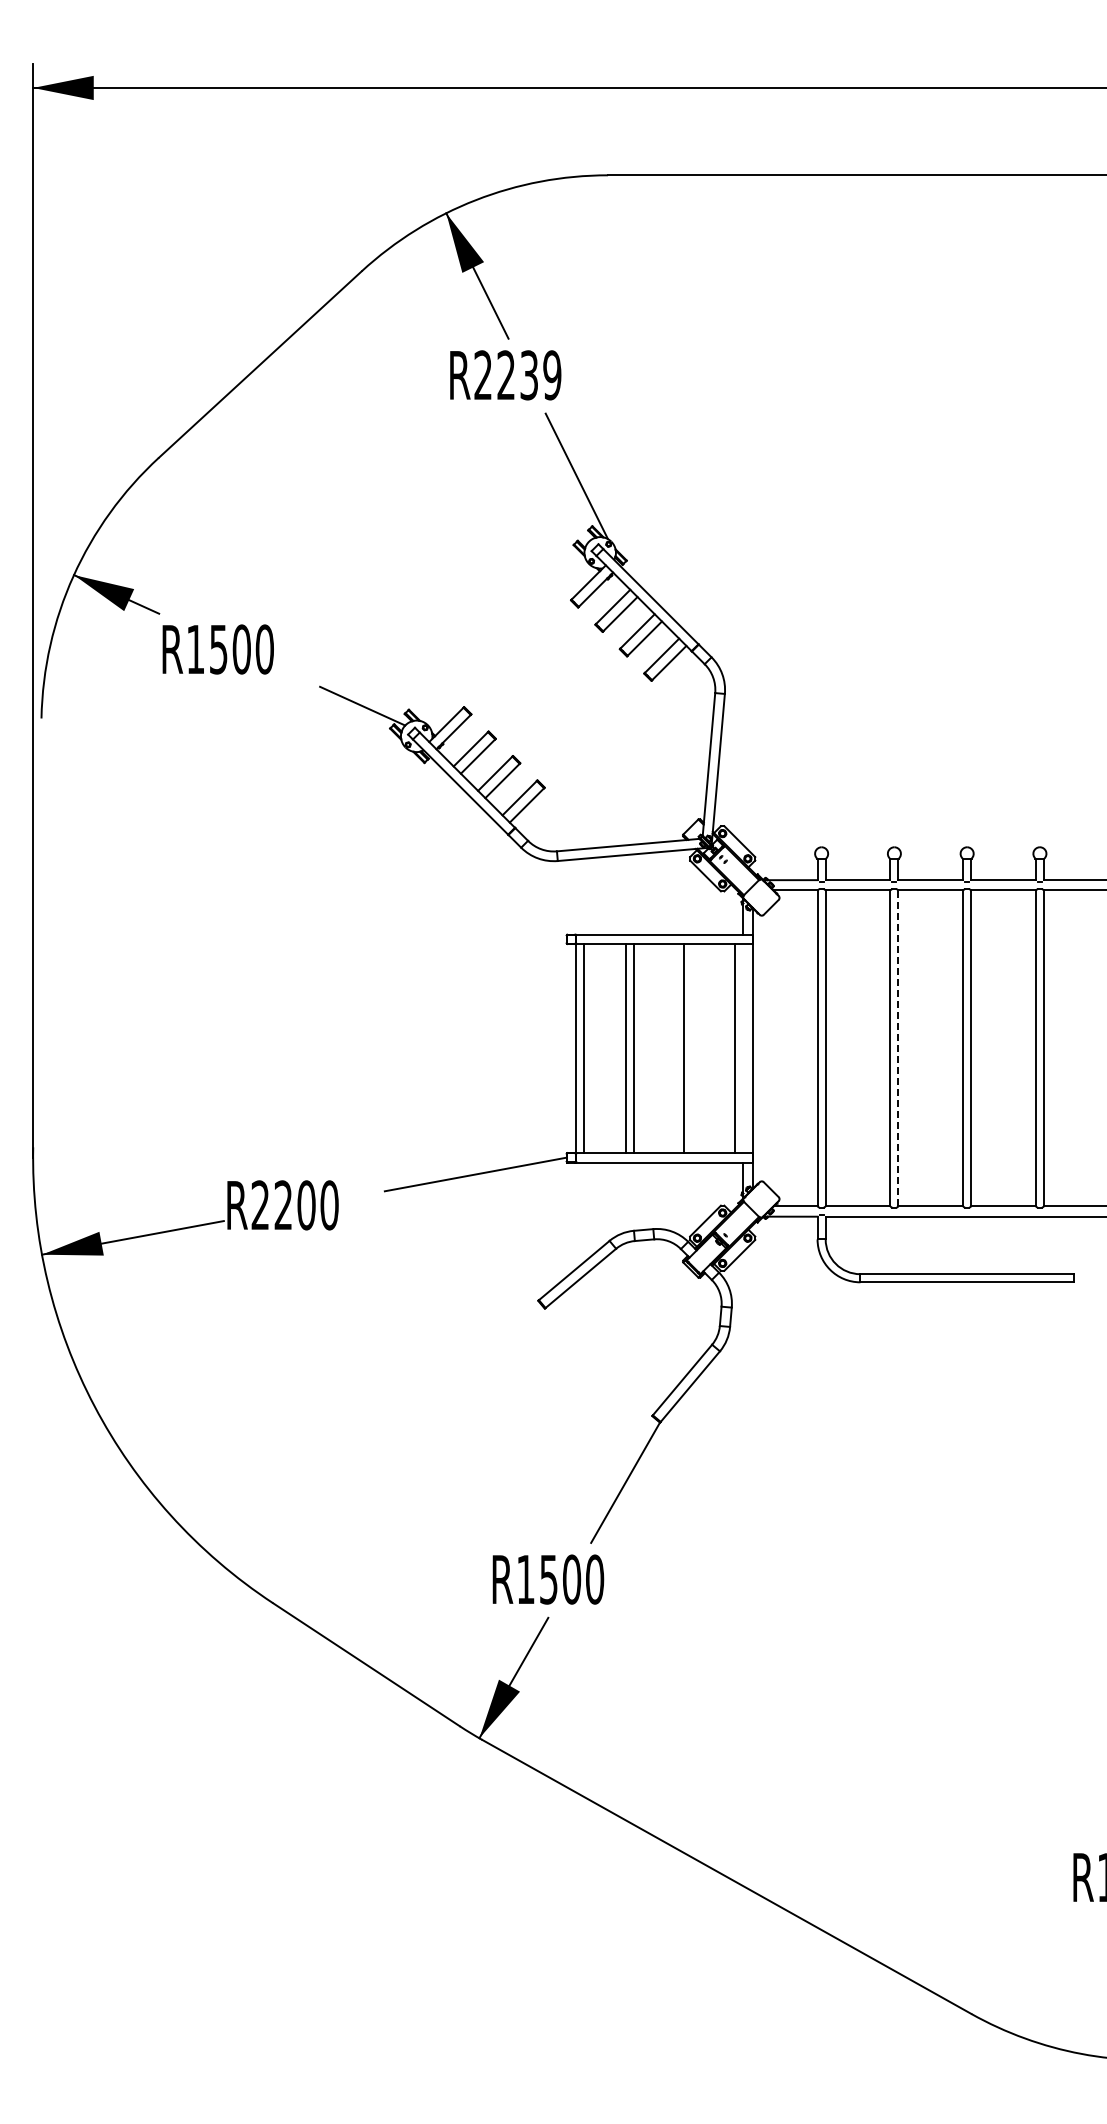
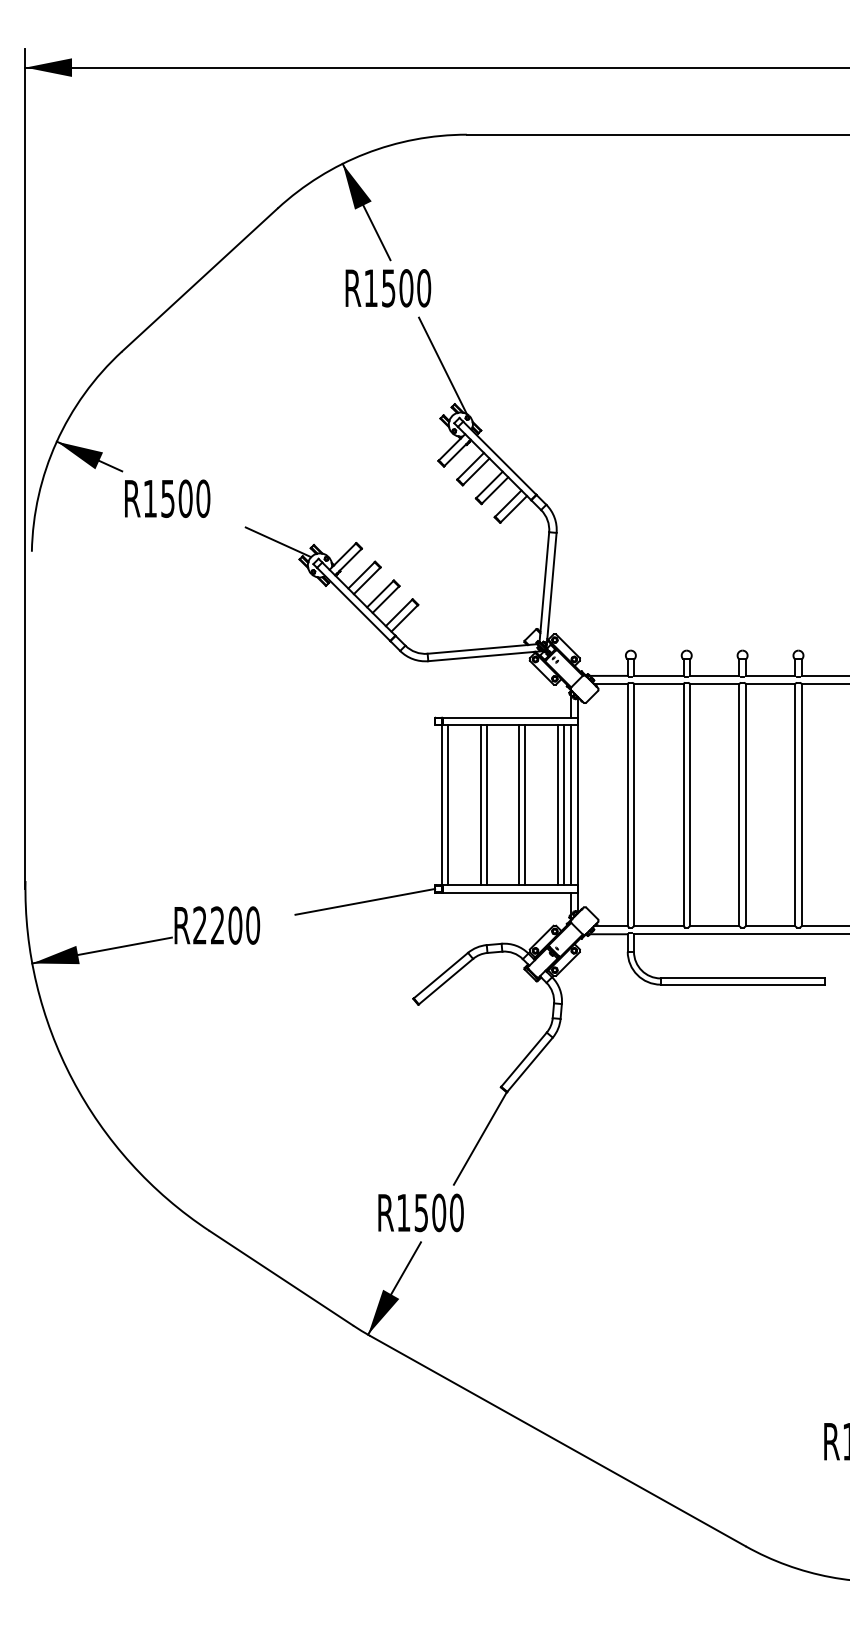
text: (517, 375) -> (397, 288), R2239 -> R1500
line: (898, 1047) -> (689, 804), dashed -> solid
line: (676, 1048) -> (519, 805), added
line: (726, 1048) -> (557, 805), added
line: (743, 1048) -> (570, 805), added

